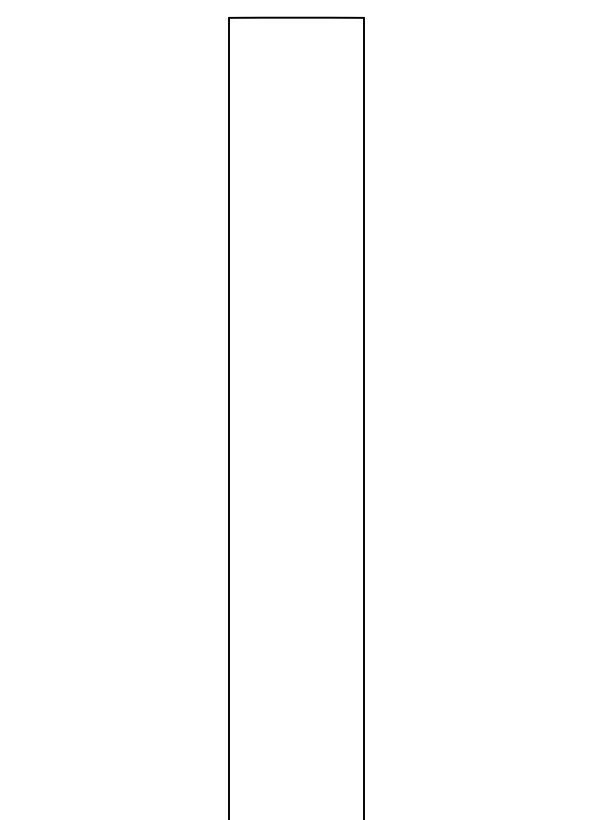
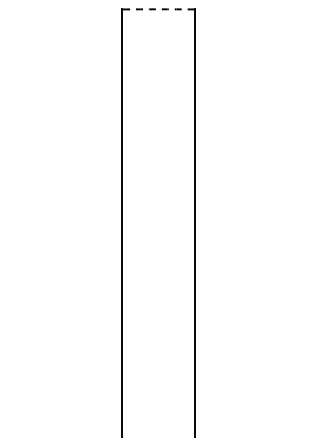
arc: (296, 17) -> (158, 9), solid -> dashed

